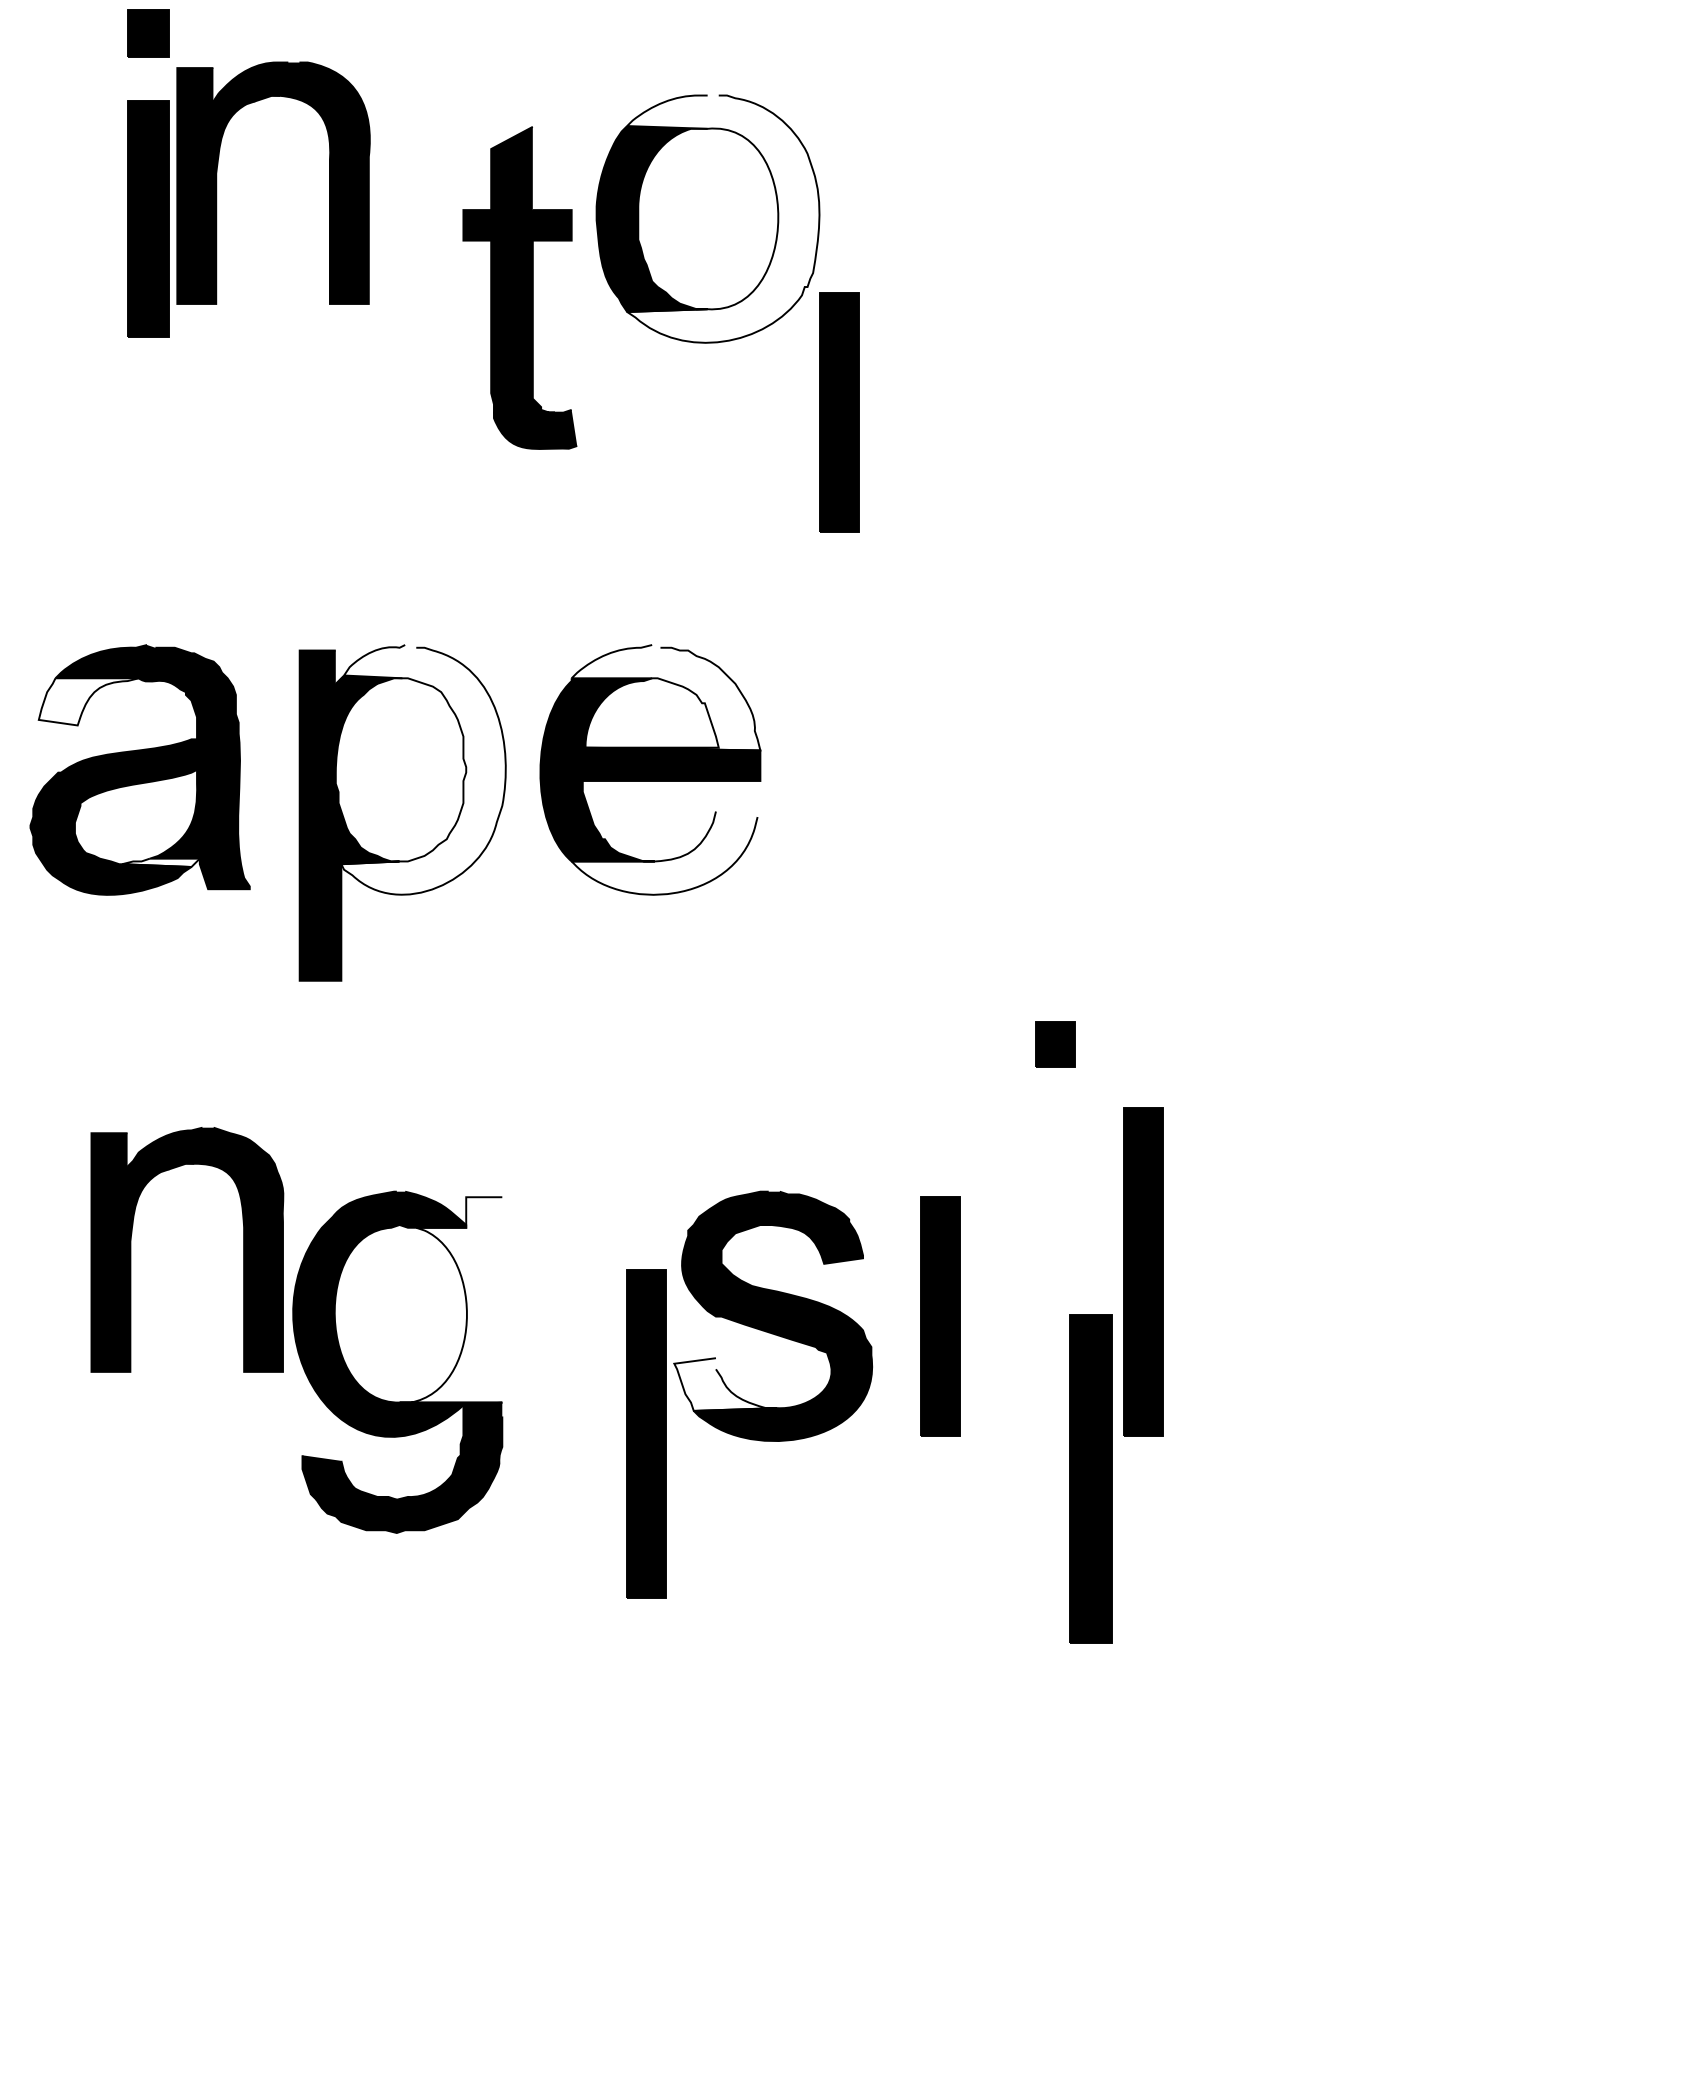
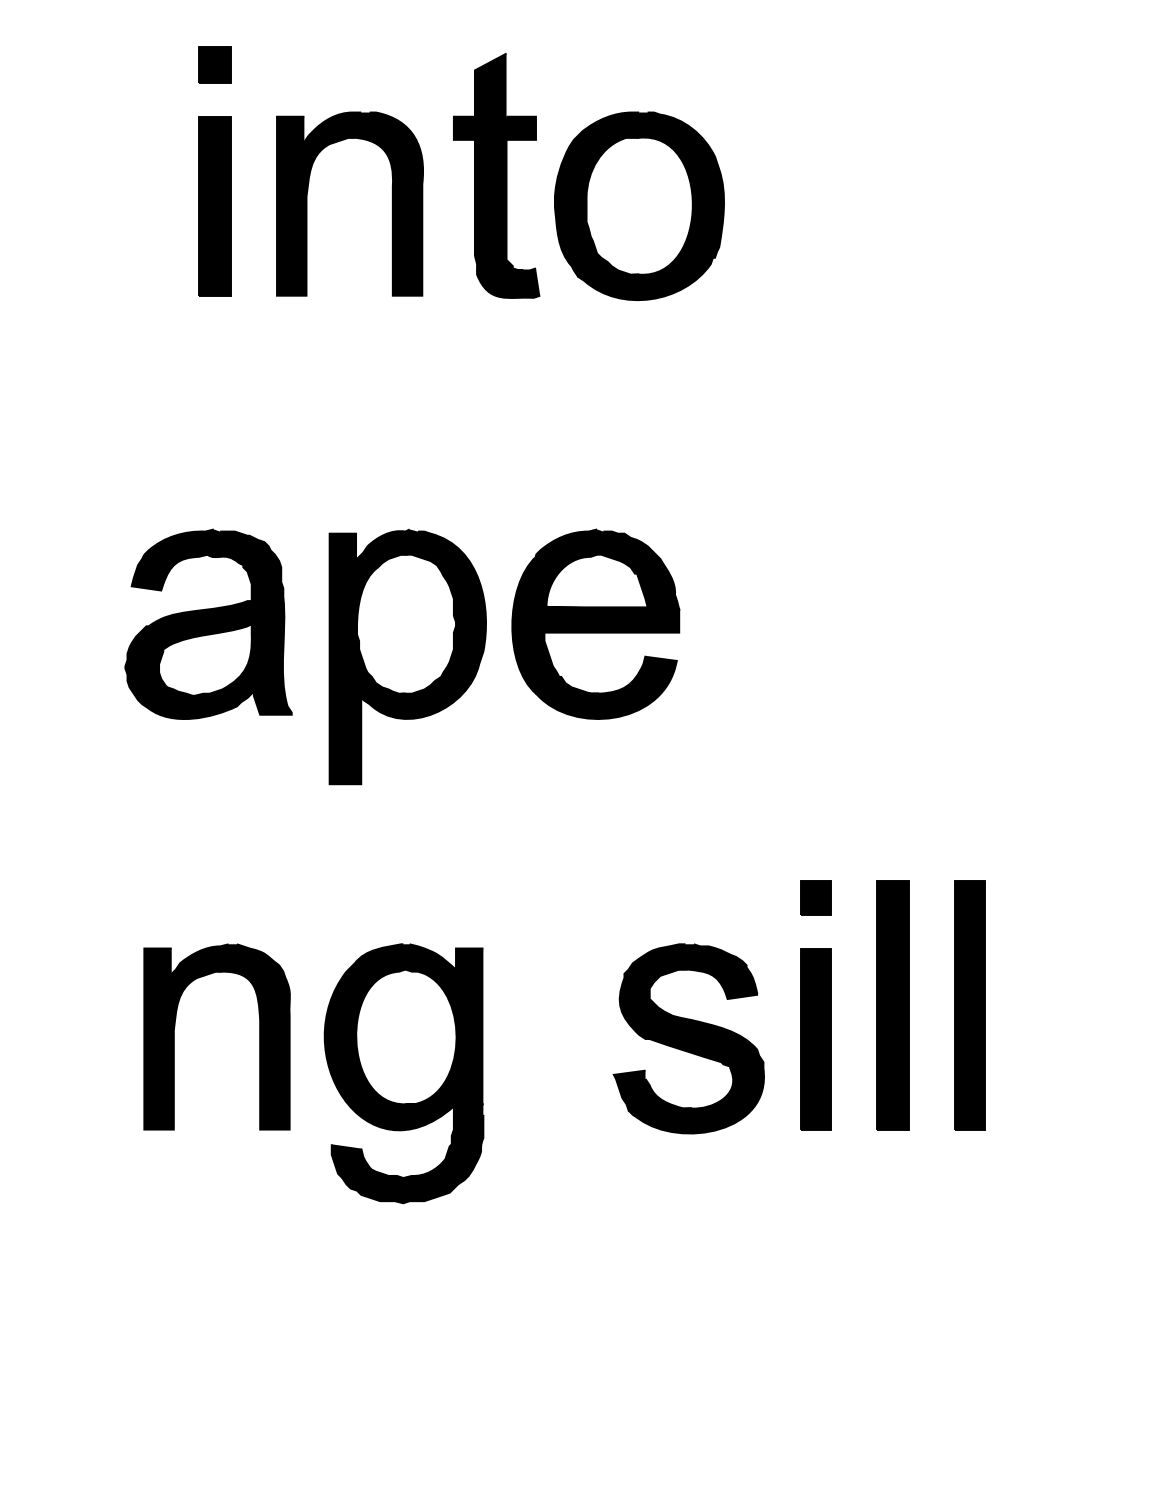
part: (217, 182) -> (307, 203), moved
fill: (723, 218) -> (651, 205), added
part: (519, 287) -> (496, 175), moved
part: (839, 412) -> (739, 353), removed
fill: (665, 697) -> (607, 569), added
fill: (88, 701) -> (169, 572), added
fill: (423, 769) -> (423, 623), added
fill: (664, 852) -> (606, 686), added
fill: (160, 862) -> (224, 694), added
part: (1055, 1044) -> (815, 897), moved
part: (131, 1249) -> (174, 1036), moved
fill: (450, 1299) -> (444, 1026), added
fill: (725, 1384) -> (652, 1090), added
part: (646, 1433) -> (592, 1127), removed
part: (1090, 1478) -> (892, 1004), moved

